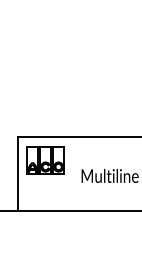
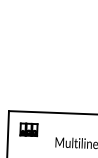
part: (45, 160) -> (28, 129), size x0.6

